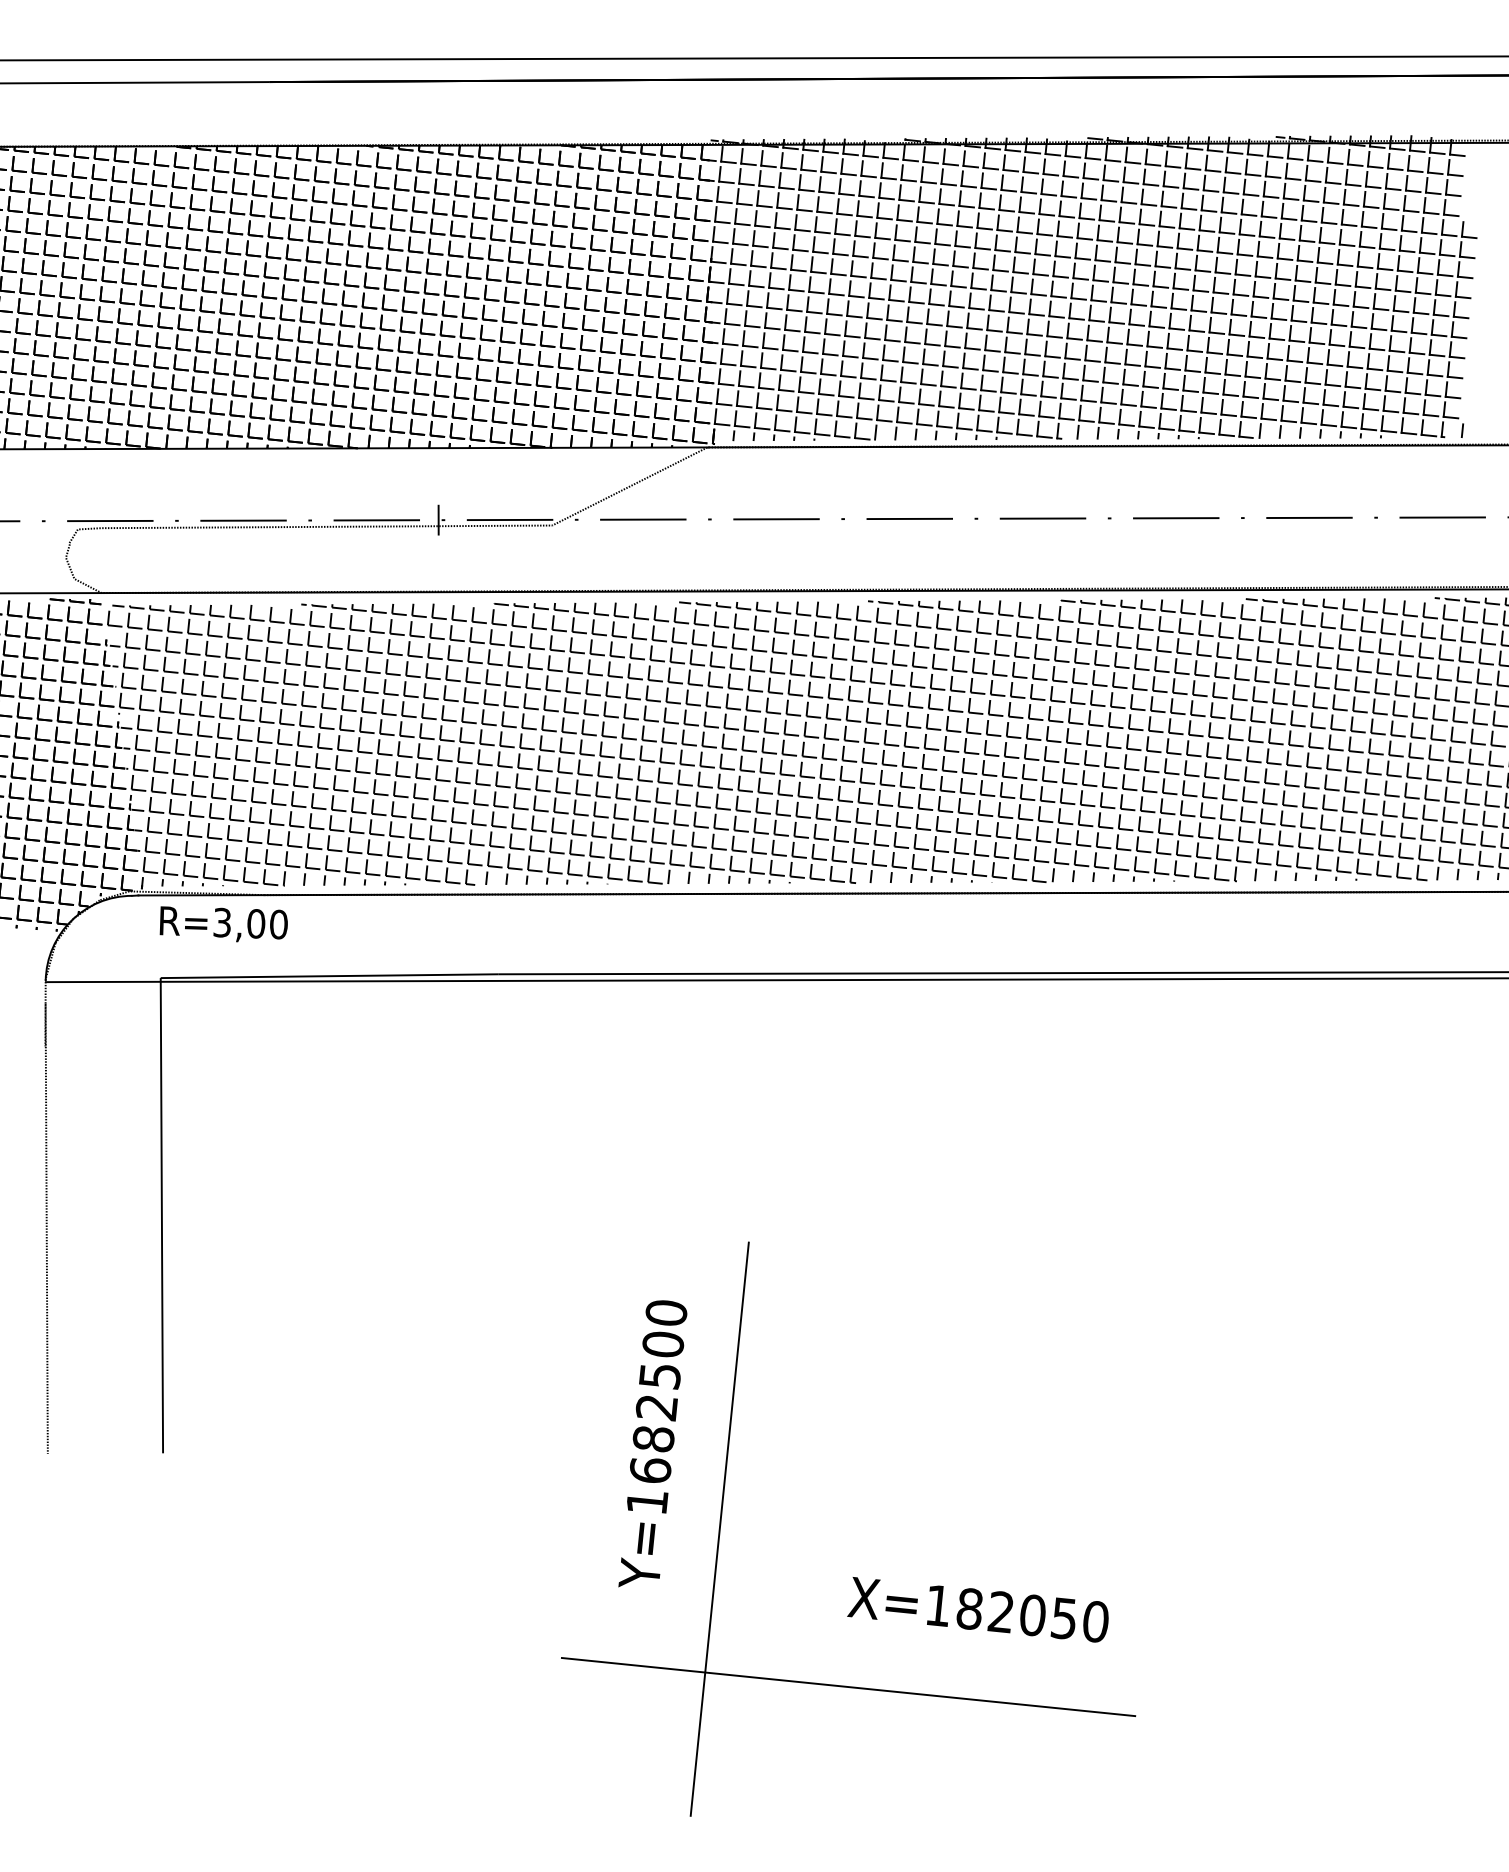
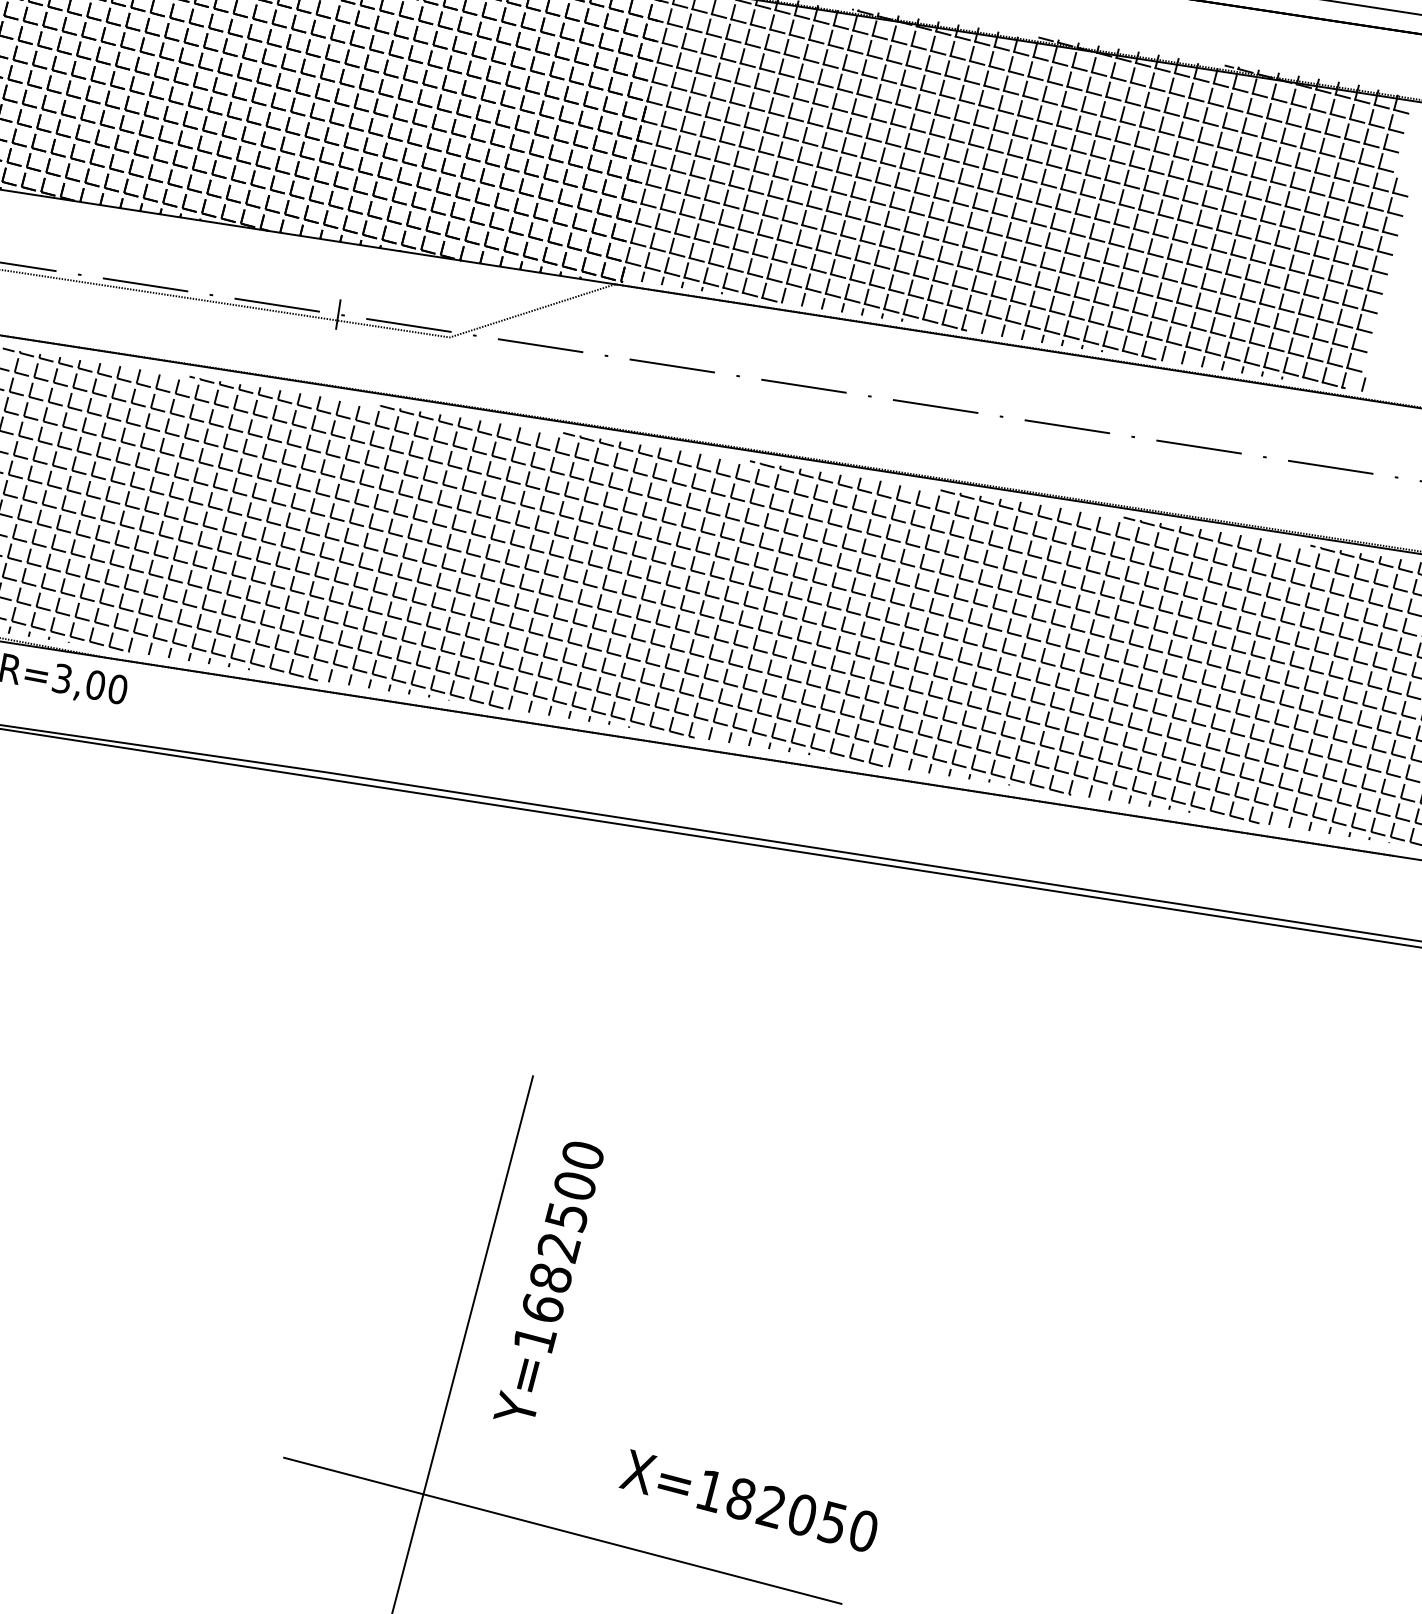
text: (652, 1443) -> (549, 1282), moved
text: (977, 1609) -> (748, 1500), moved

